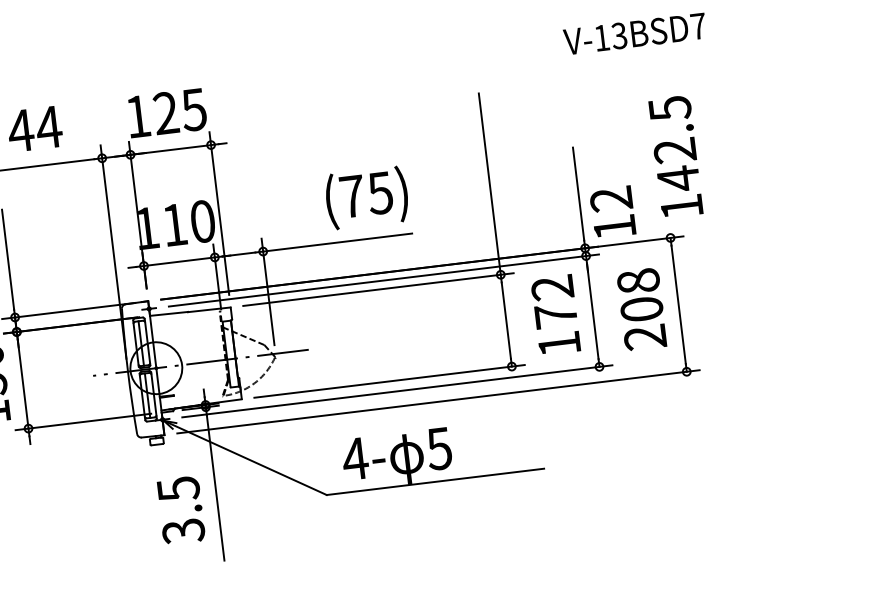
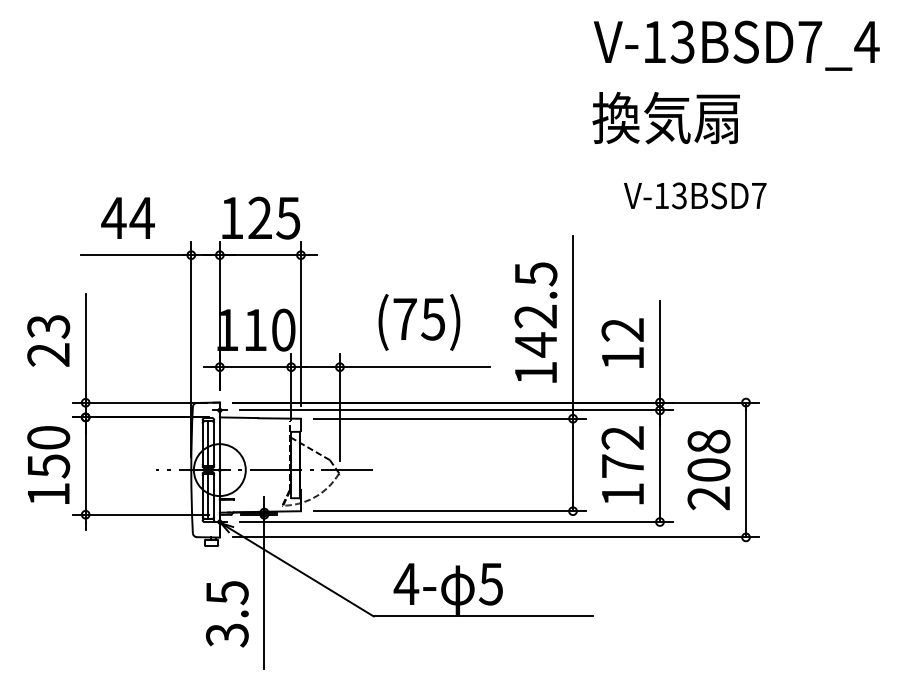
text: (635, 33) -> (695, 195), moved
text: (675, 156) -> (535, 322), moved
text: (367, 198) -> (419, 322), moved
text: (612, 211) -> (622, 342), moved

